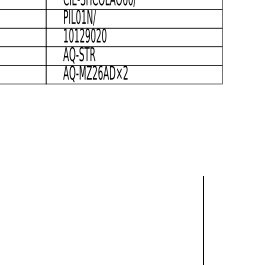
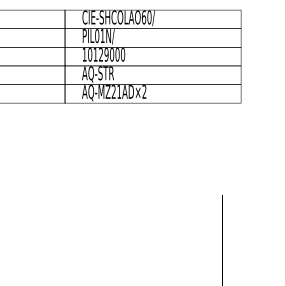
text: (98, 35) -> (117, 54), 10129020 -> 10129000
text: (100, 72) -> (119, 91), AQ-MZ26AD×2 -> AQ-MZ21AD×2

